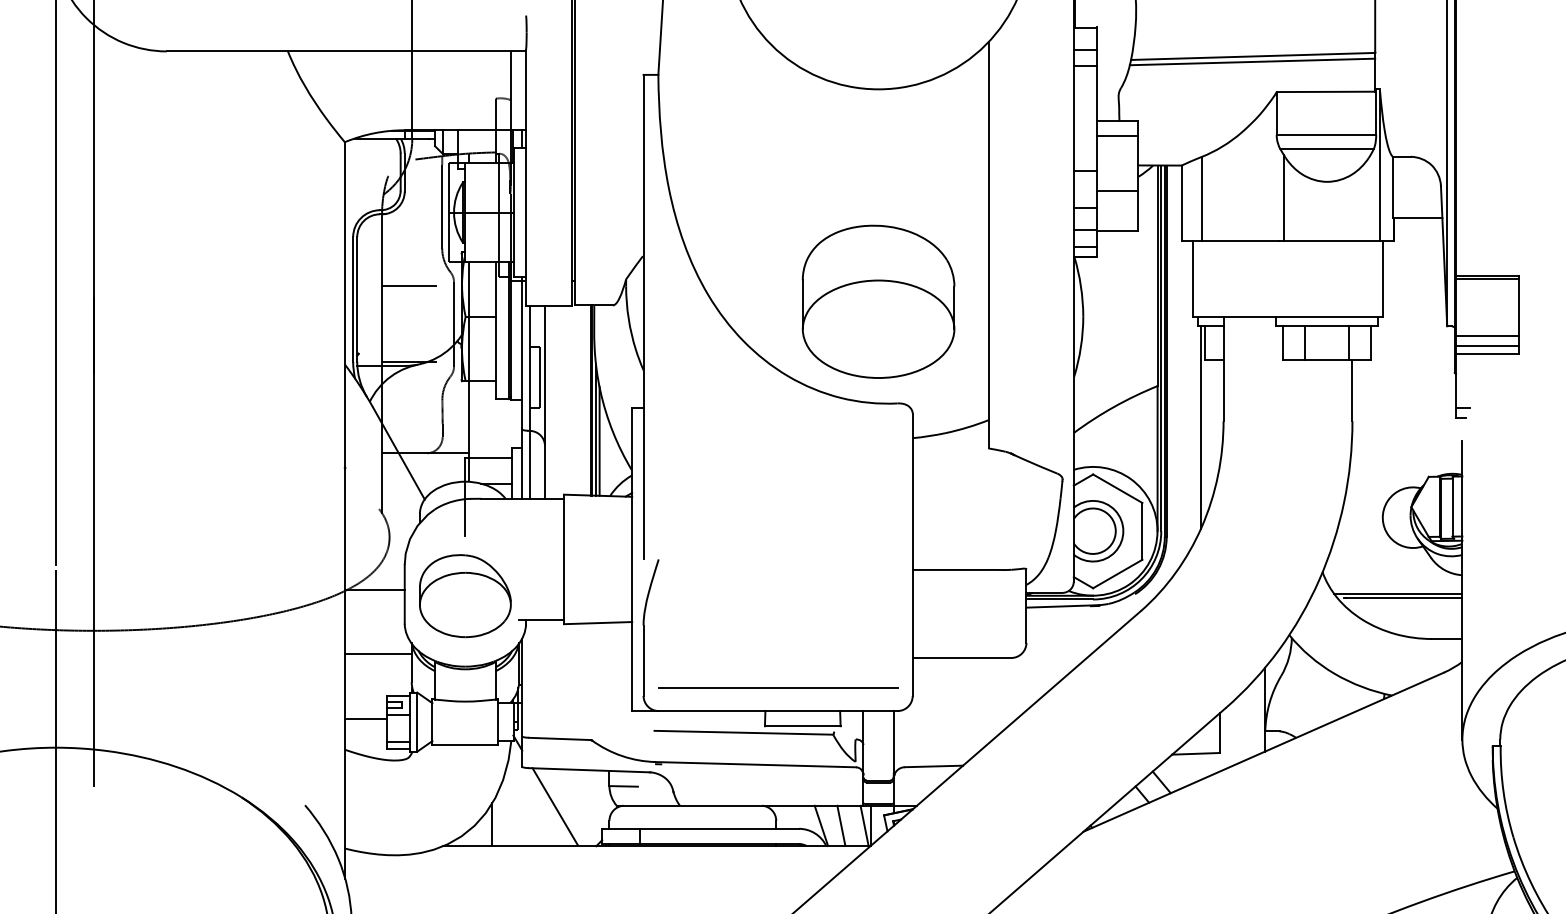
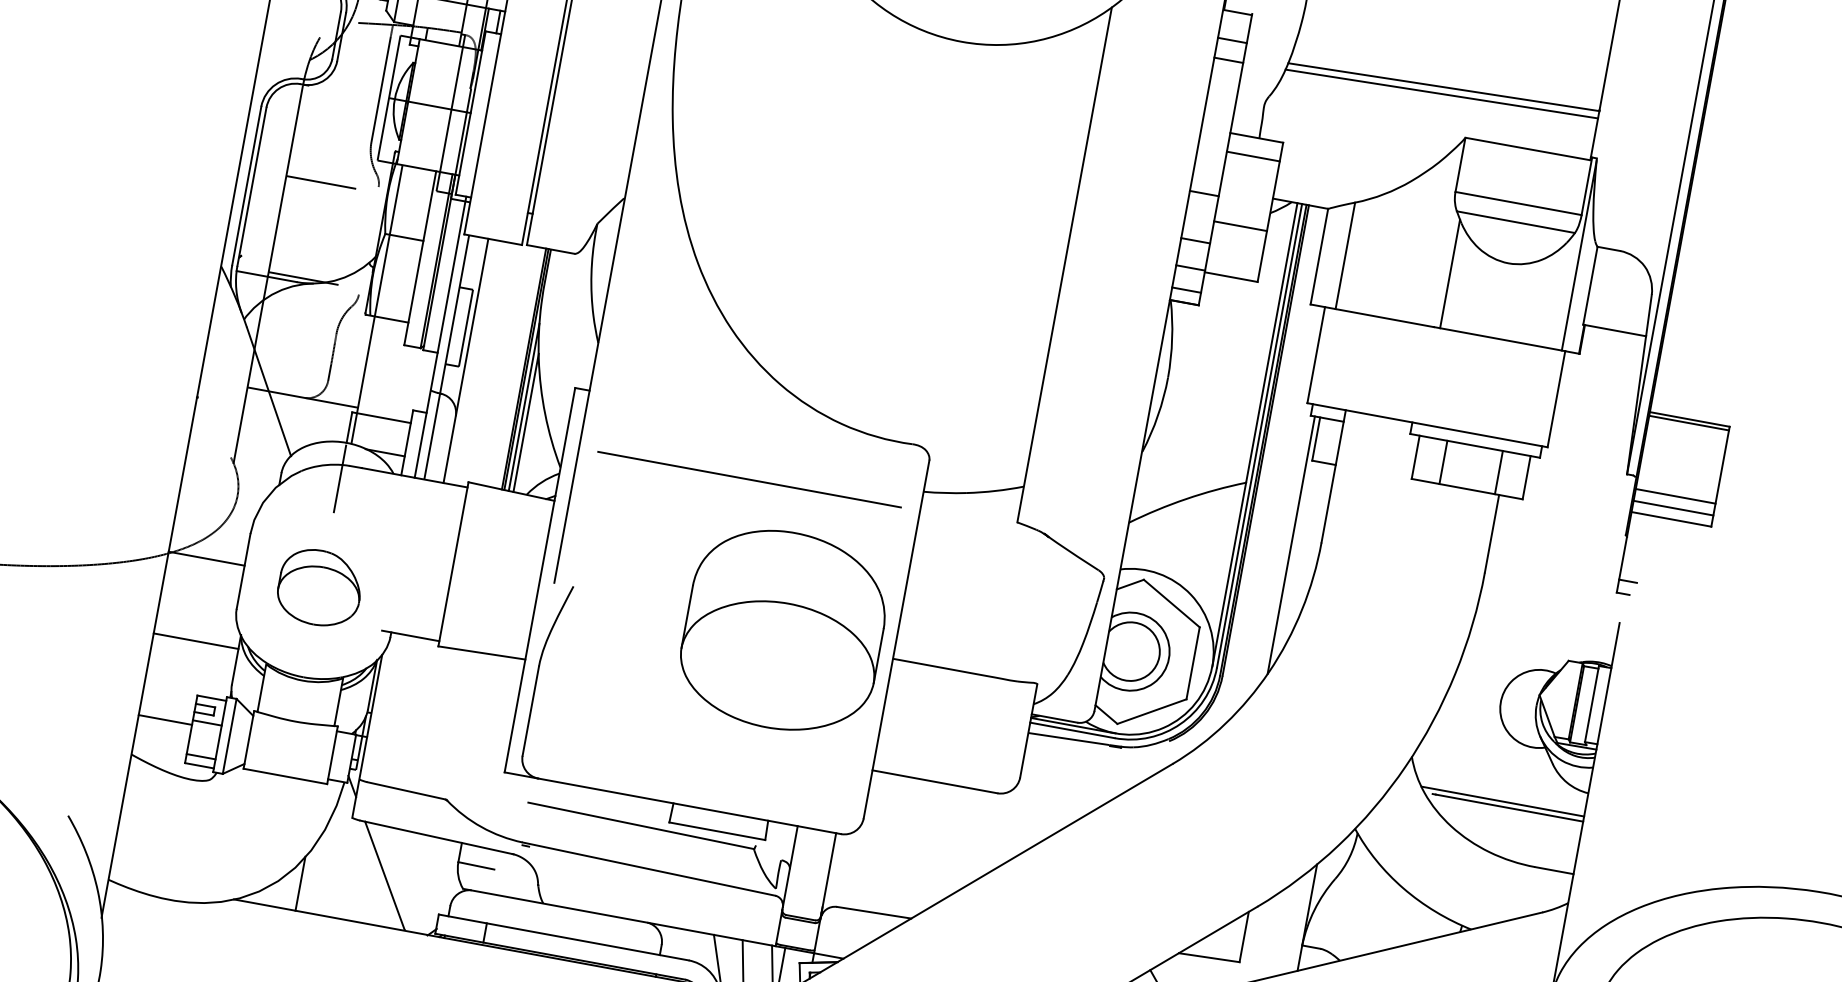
part: (878, 301) -> (783, 630), moved
line: (454, 323) -> (369, 239), removed
part: (465, 596) -> (320, 588), size x0.7
line: (778, 687) -> (750, 478), moved

